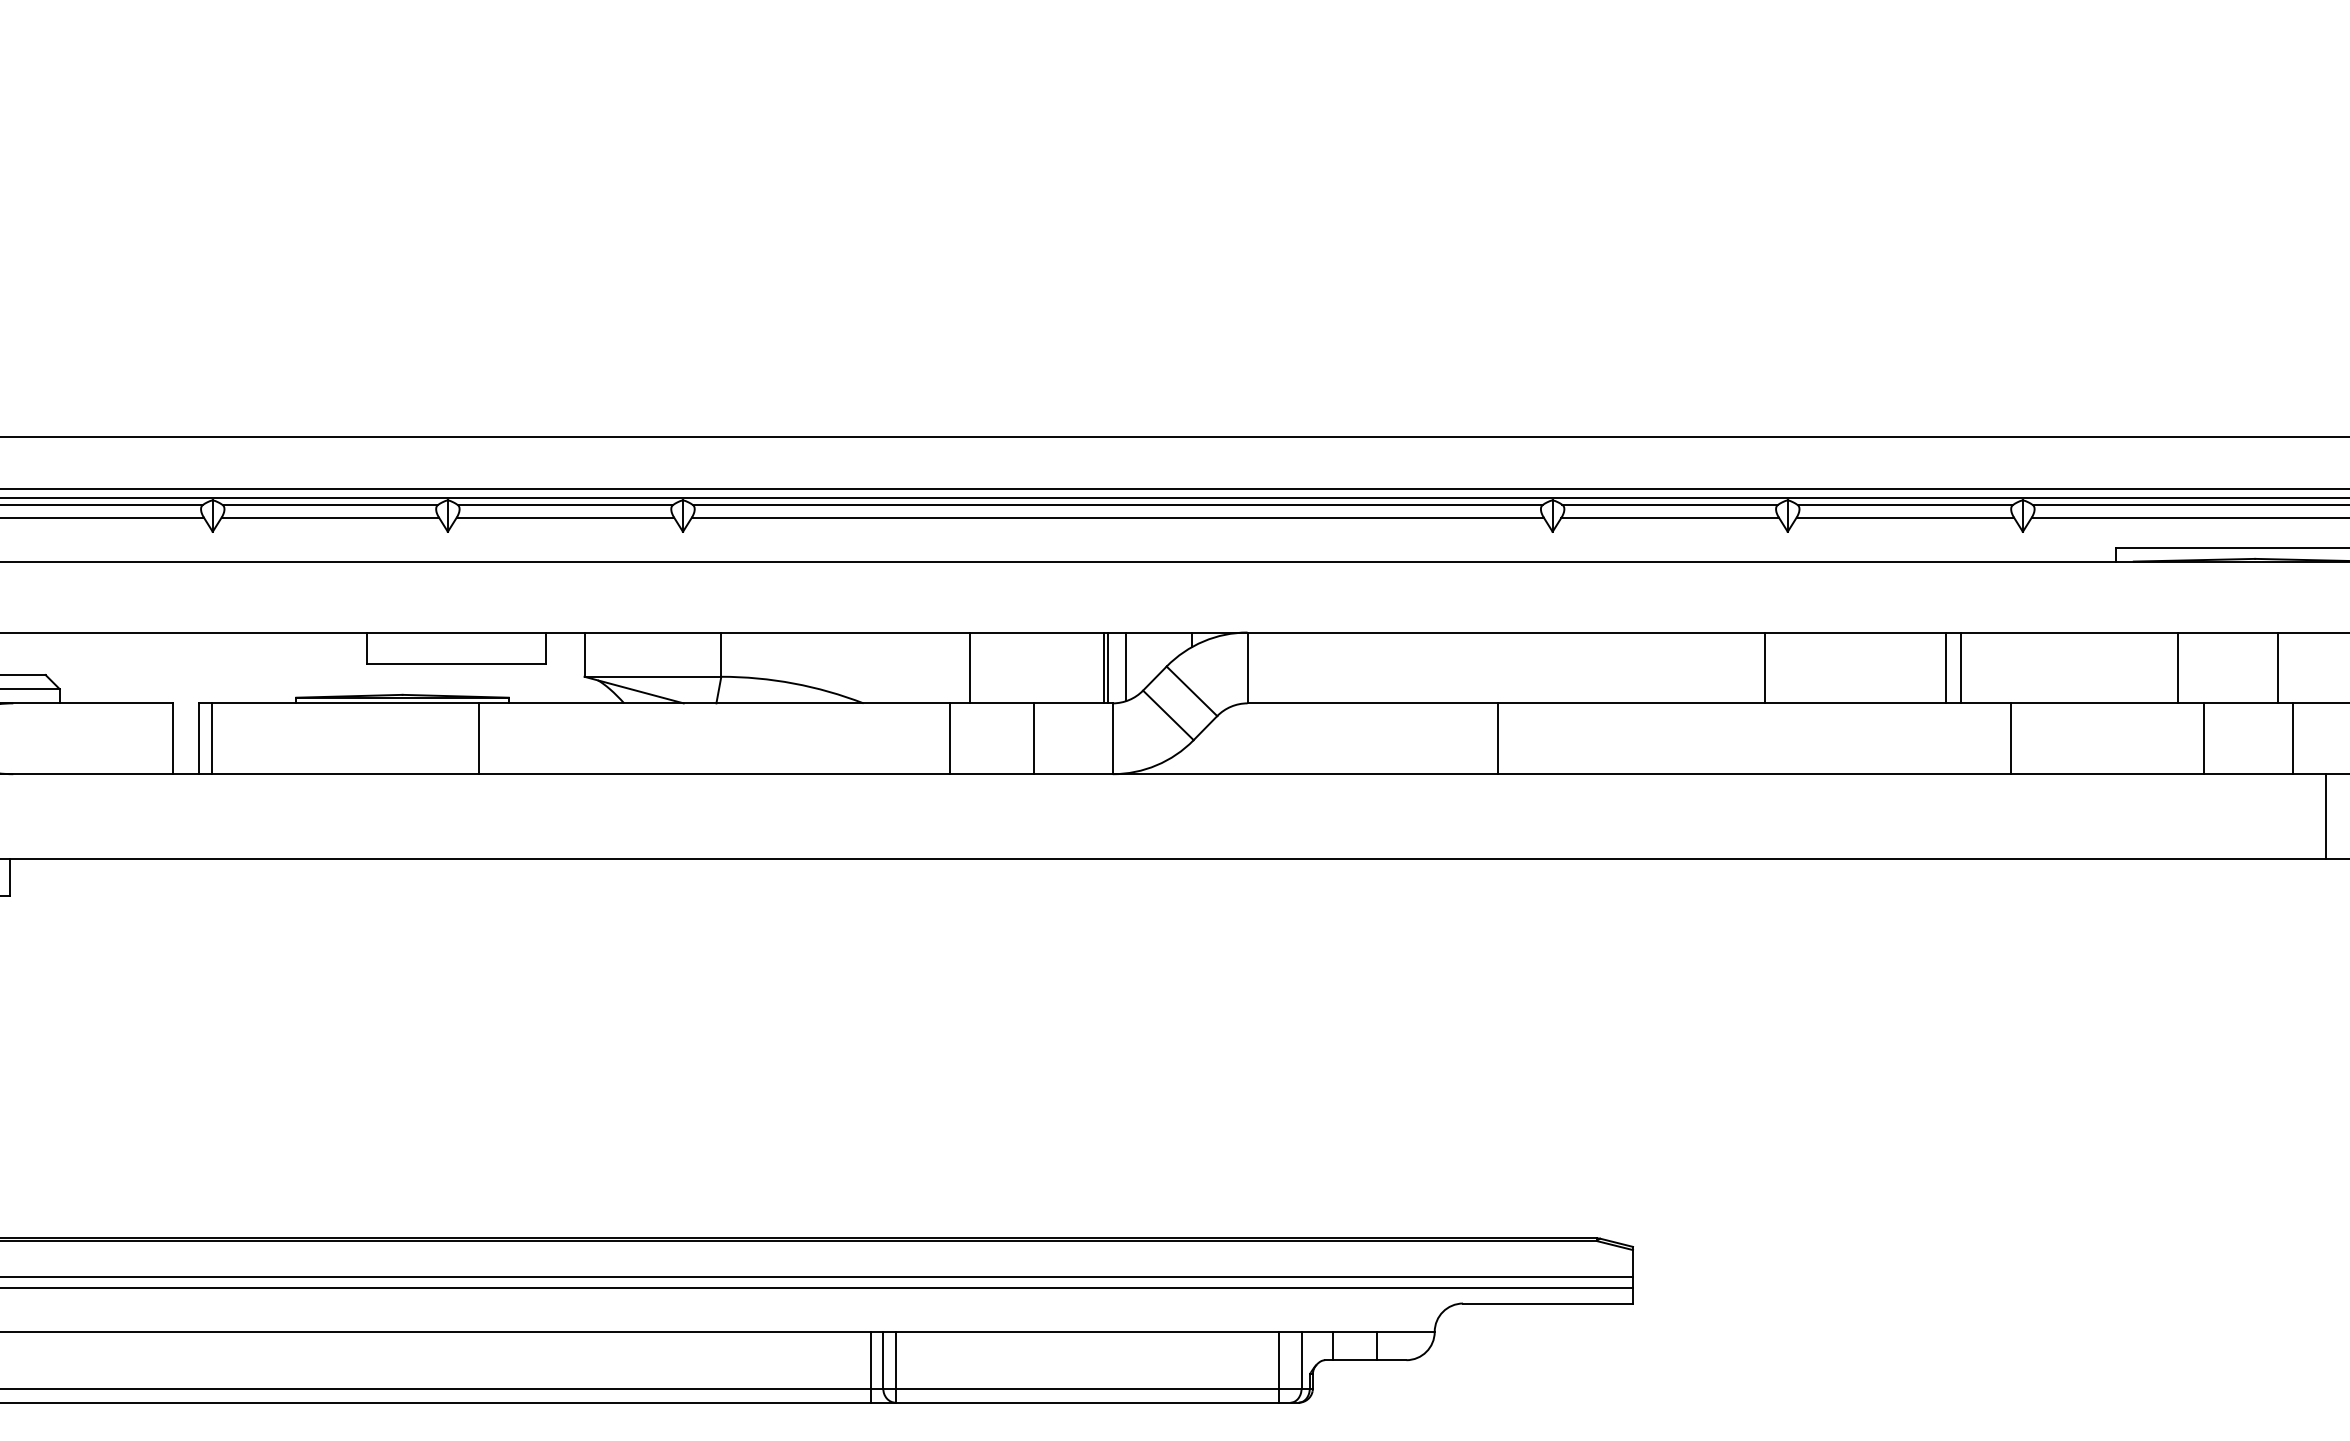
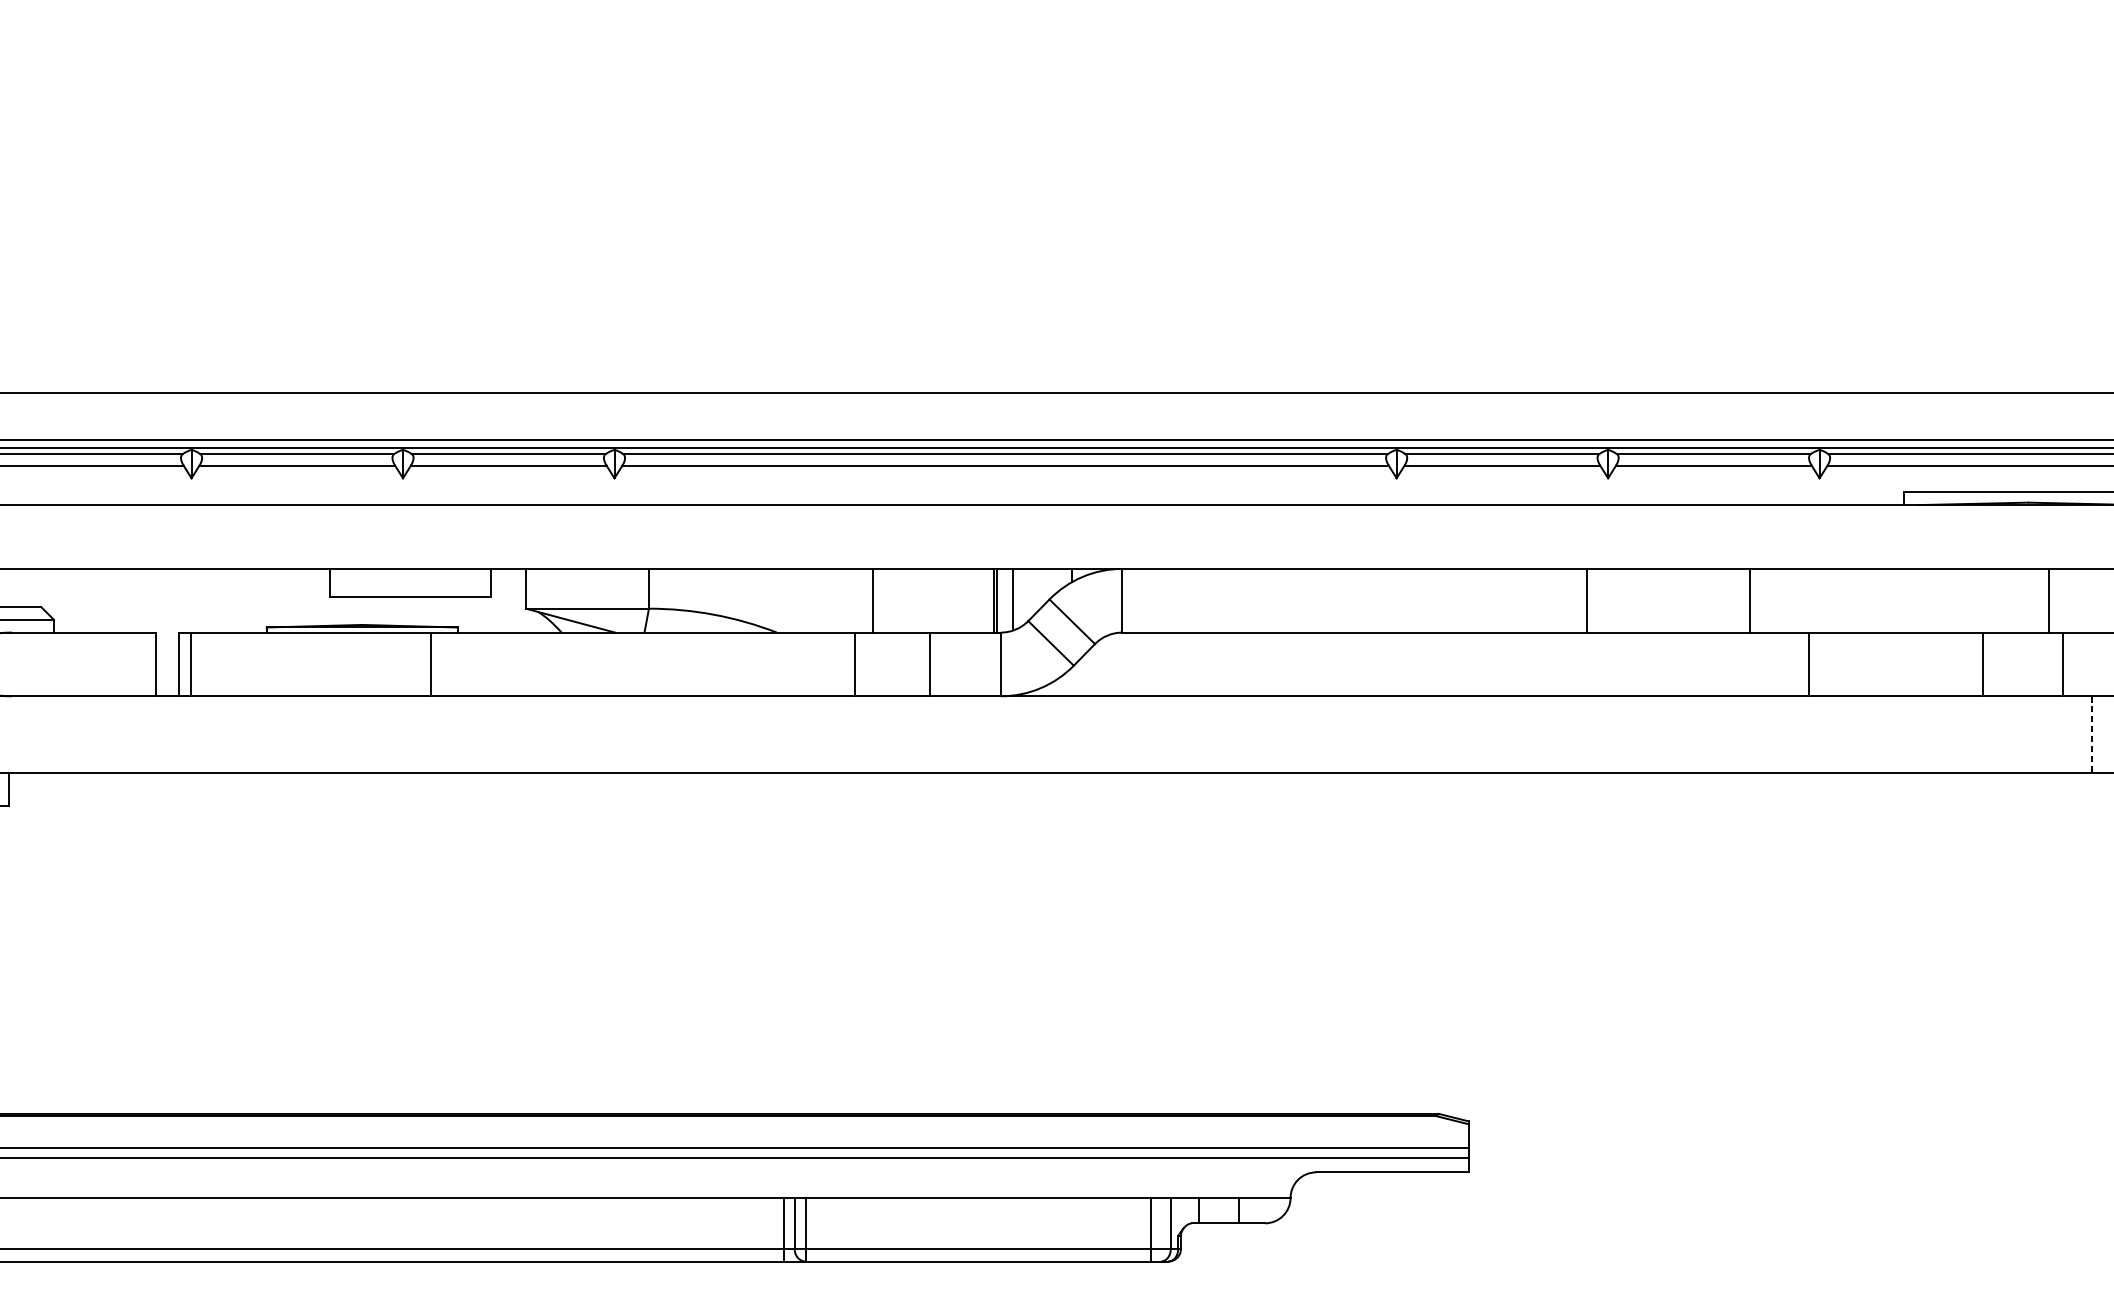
line: (1960, 667) -> (1763, 600), removed
line: (2177, 667) -> (1958, 600), removed
line: (1497, 738) -> (1347, 664), removed
line: (2325, 817) -> (2091, 735), solid -> dashed

